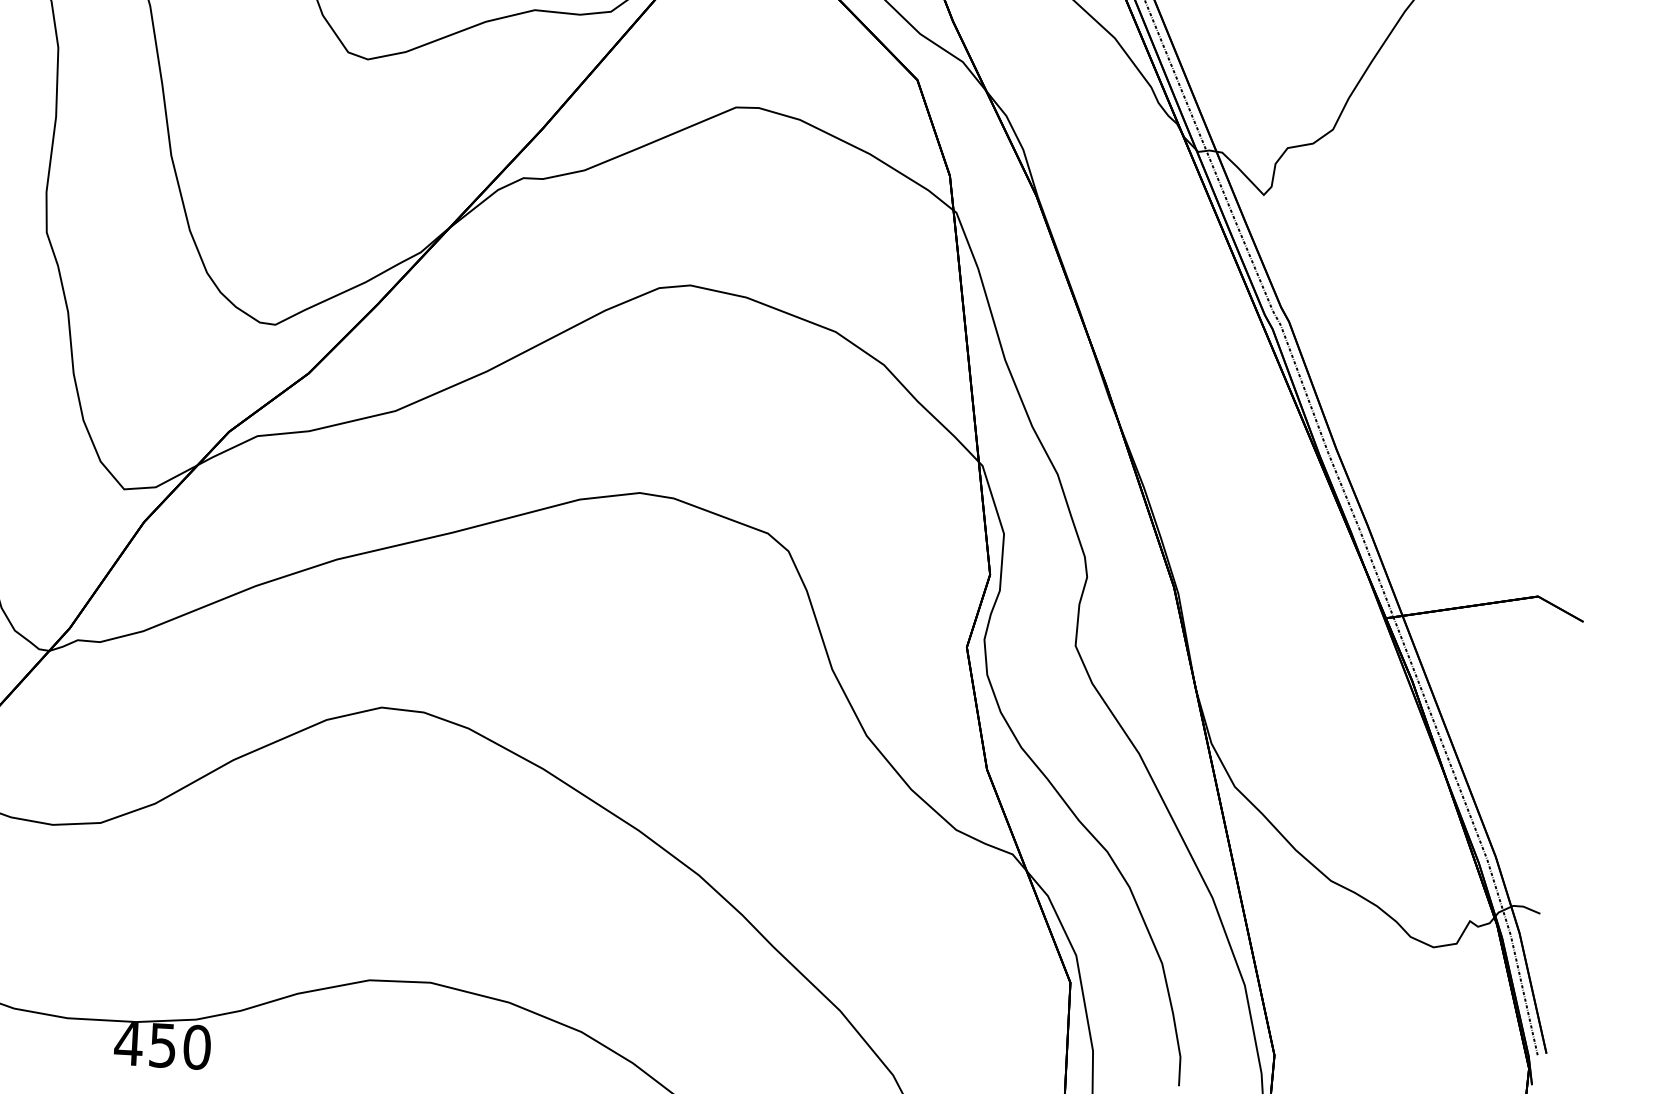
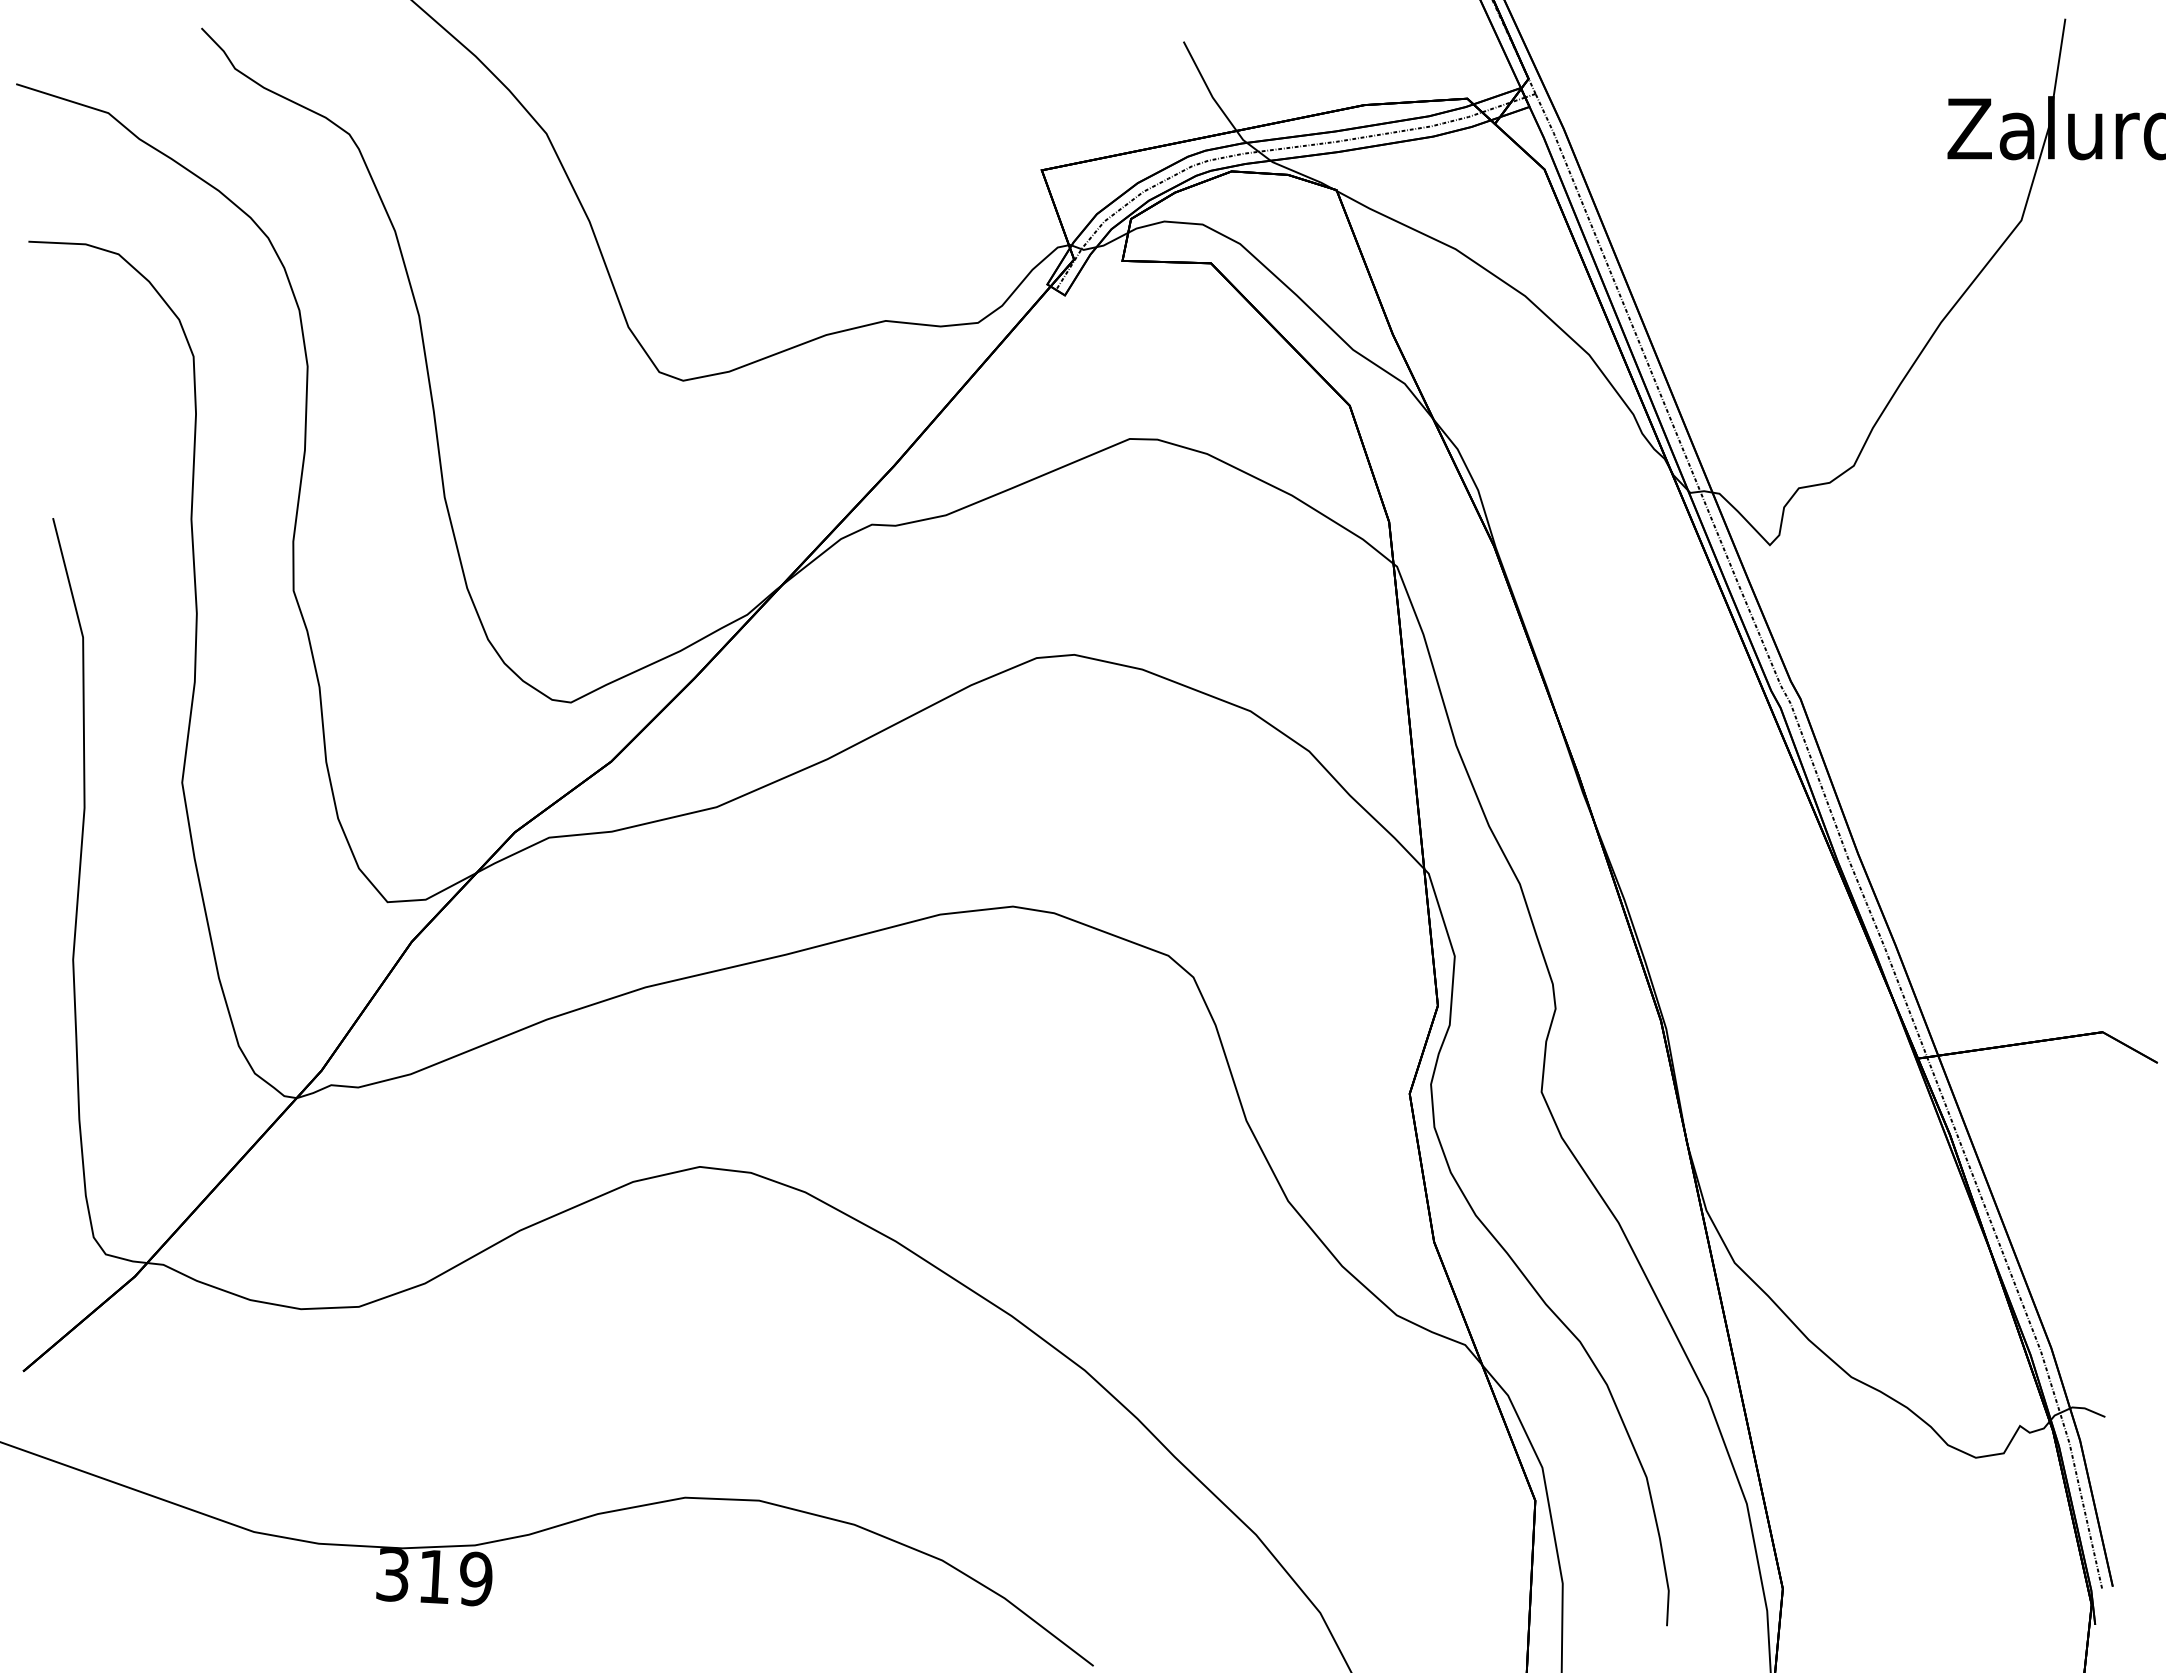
text: (162, 1046) -> (433, 1577), 450 -> 319

